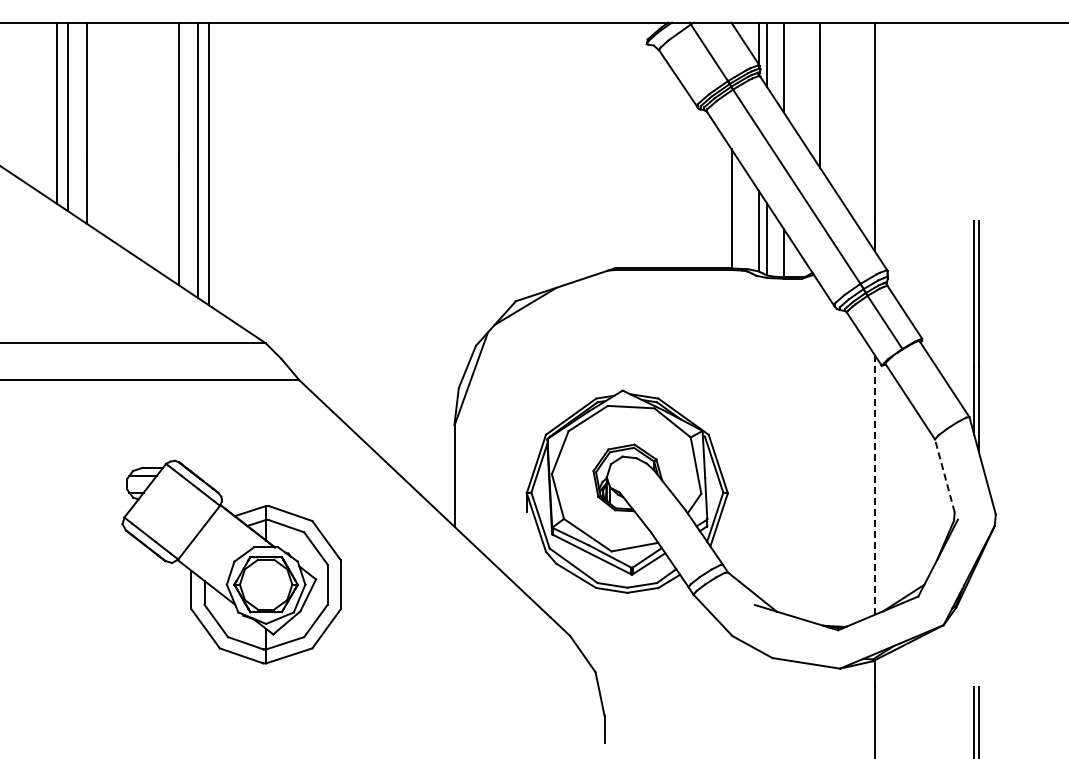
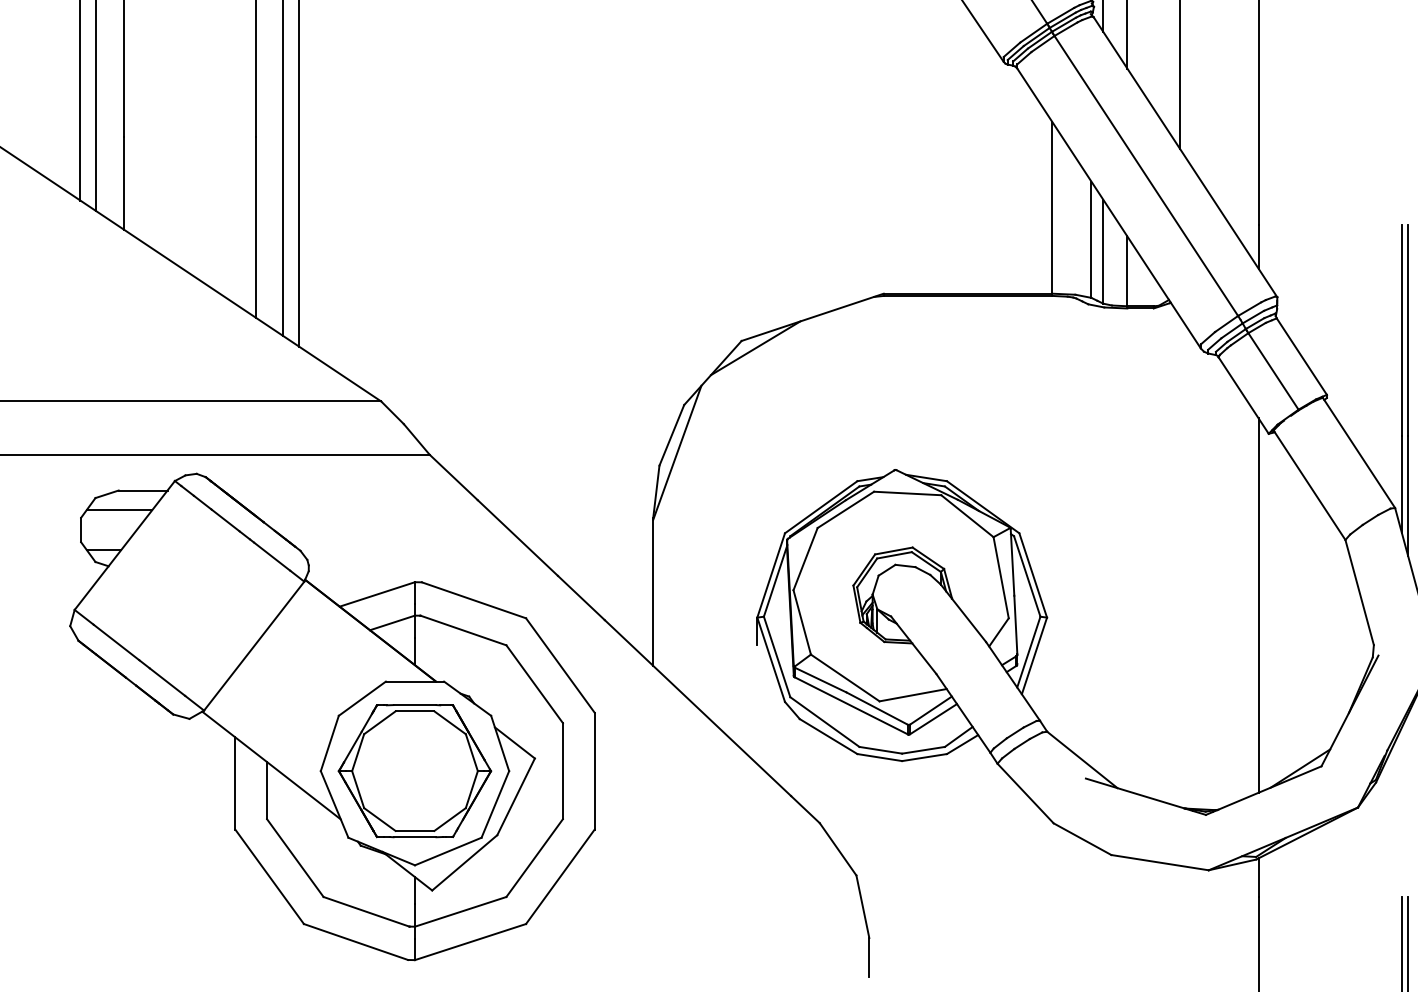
line: (944, 475) -> (1359, 591), dashed -> solid
line: (874, 484) -> (1258, 604), dashed -> solid
part: (231, 561) -> (331, 715), size x1.67

